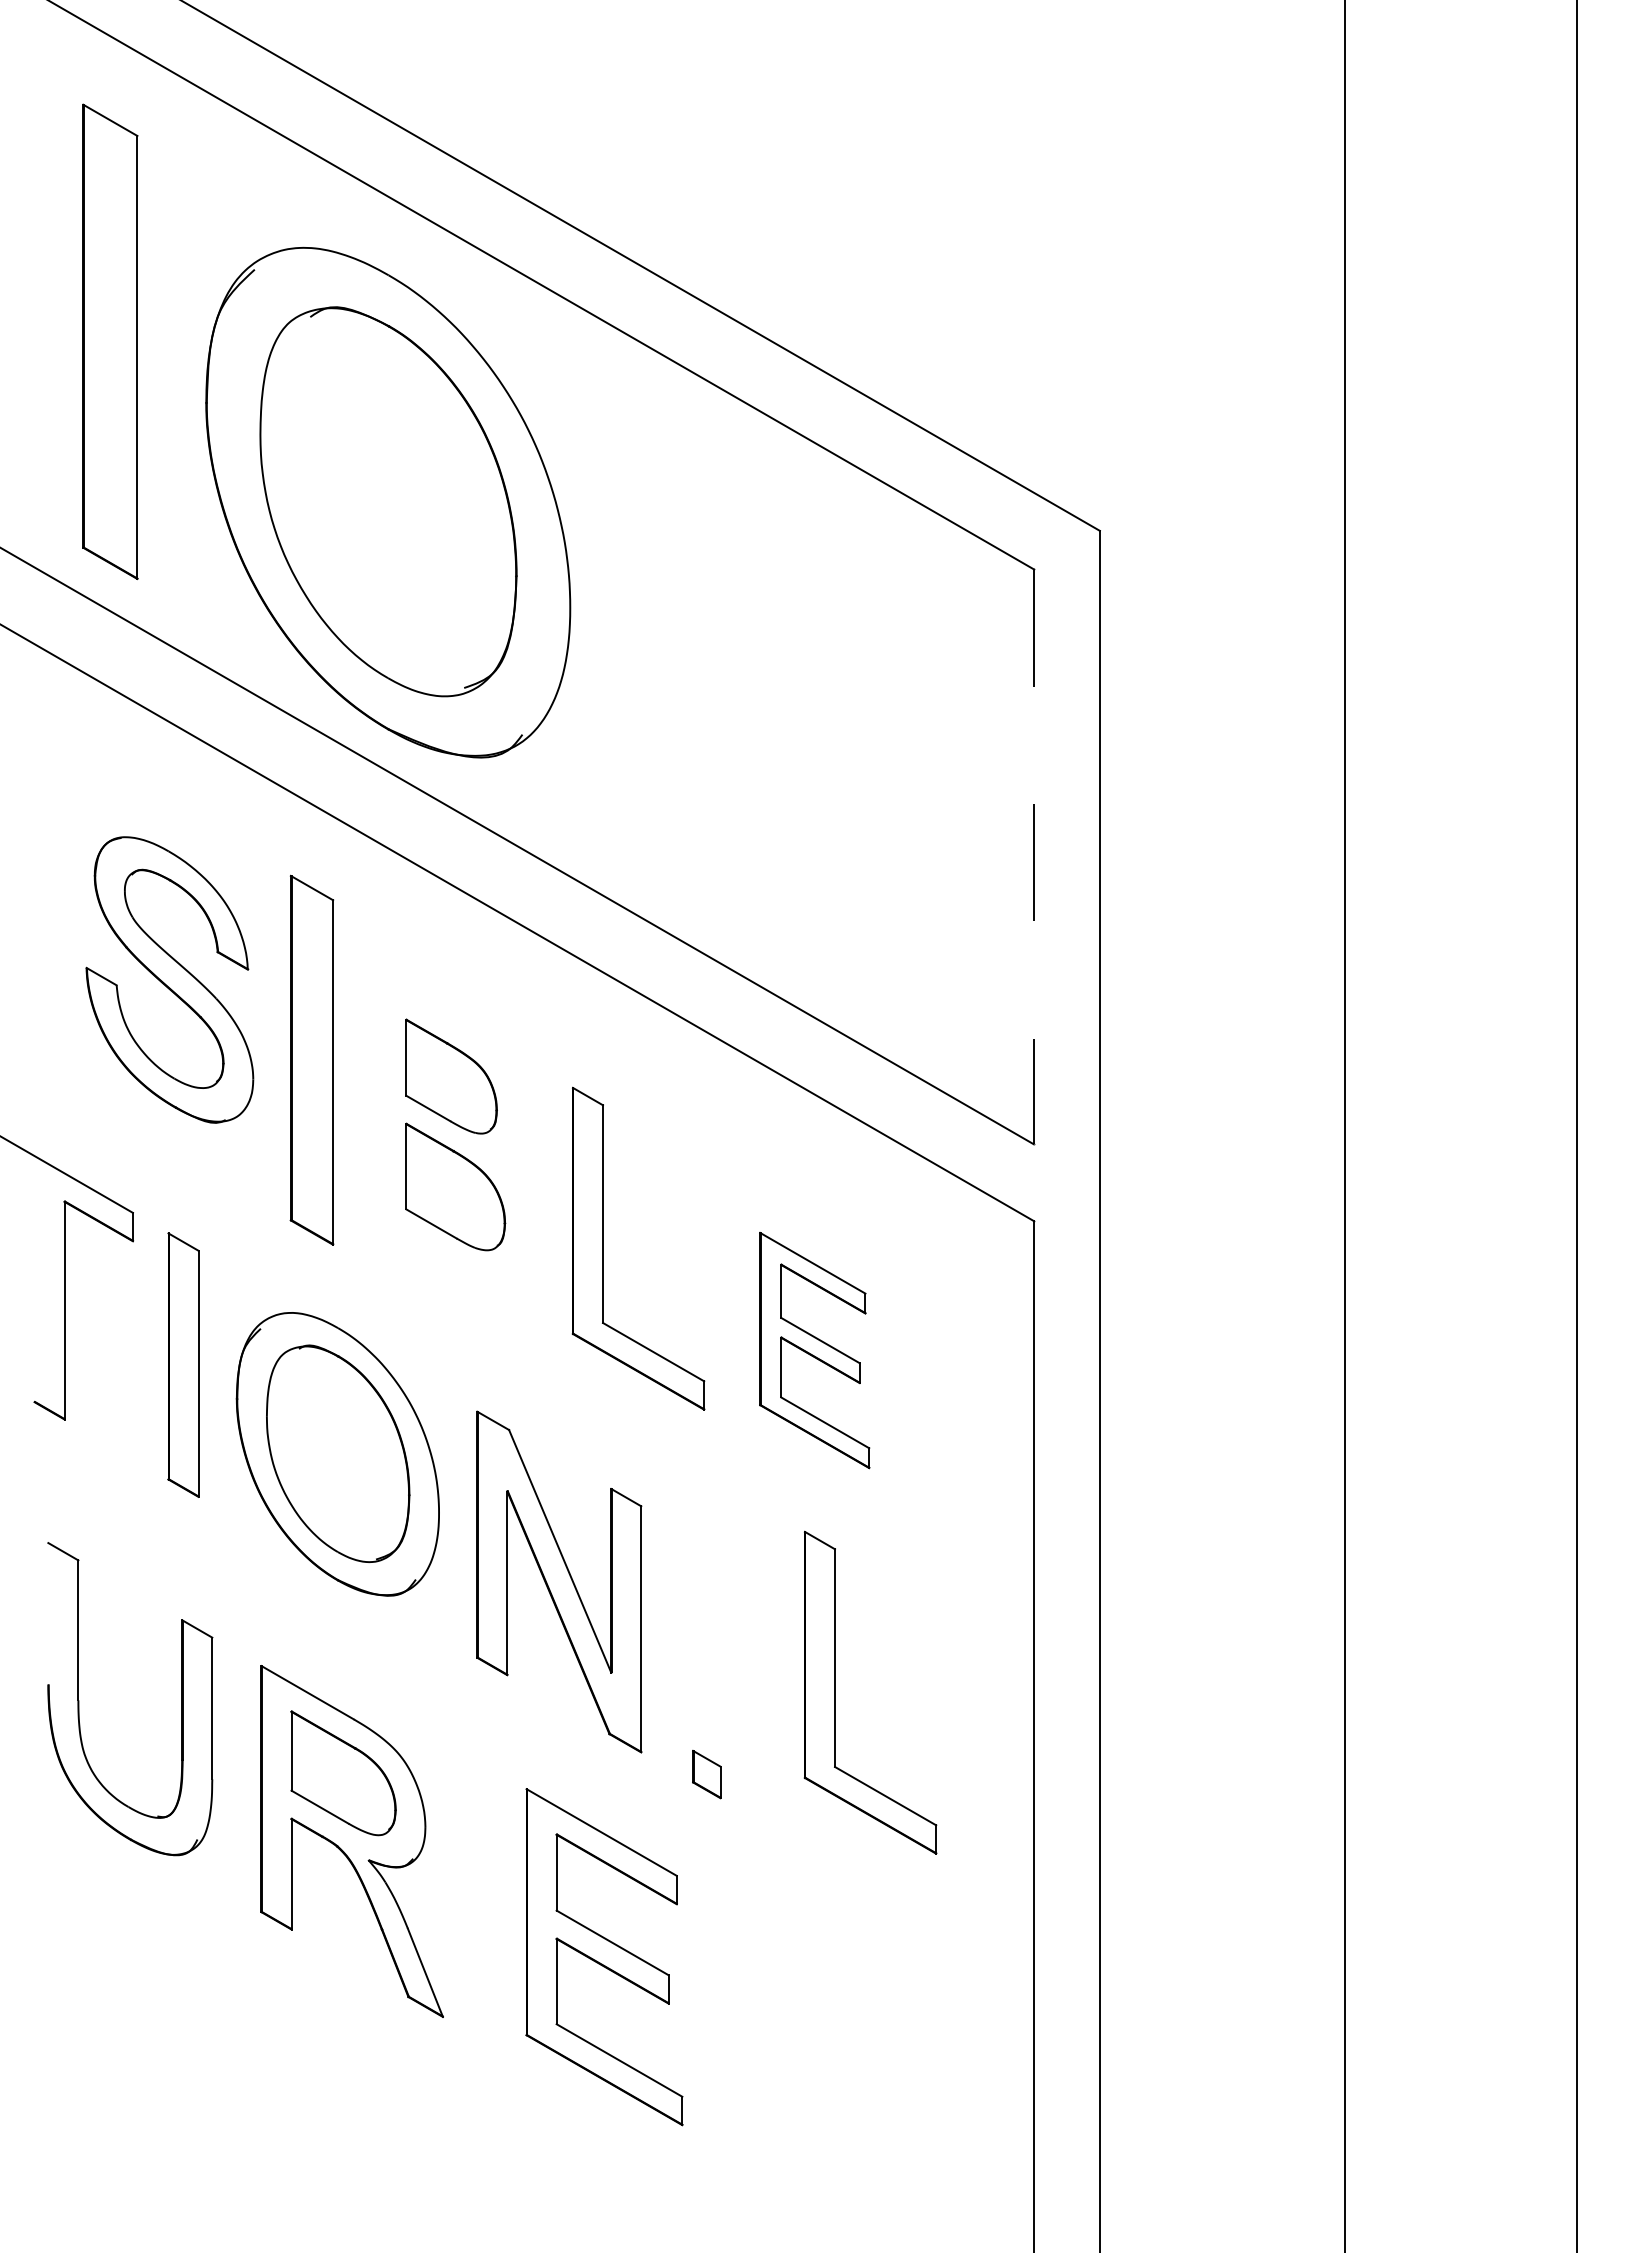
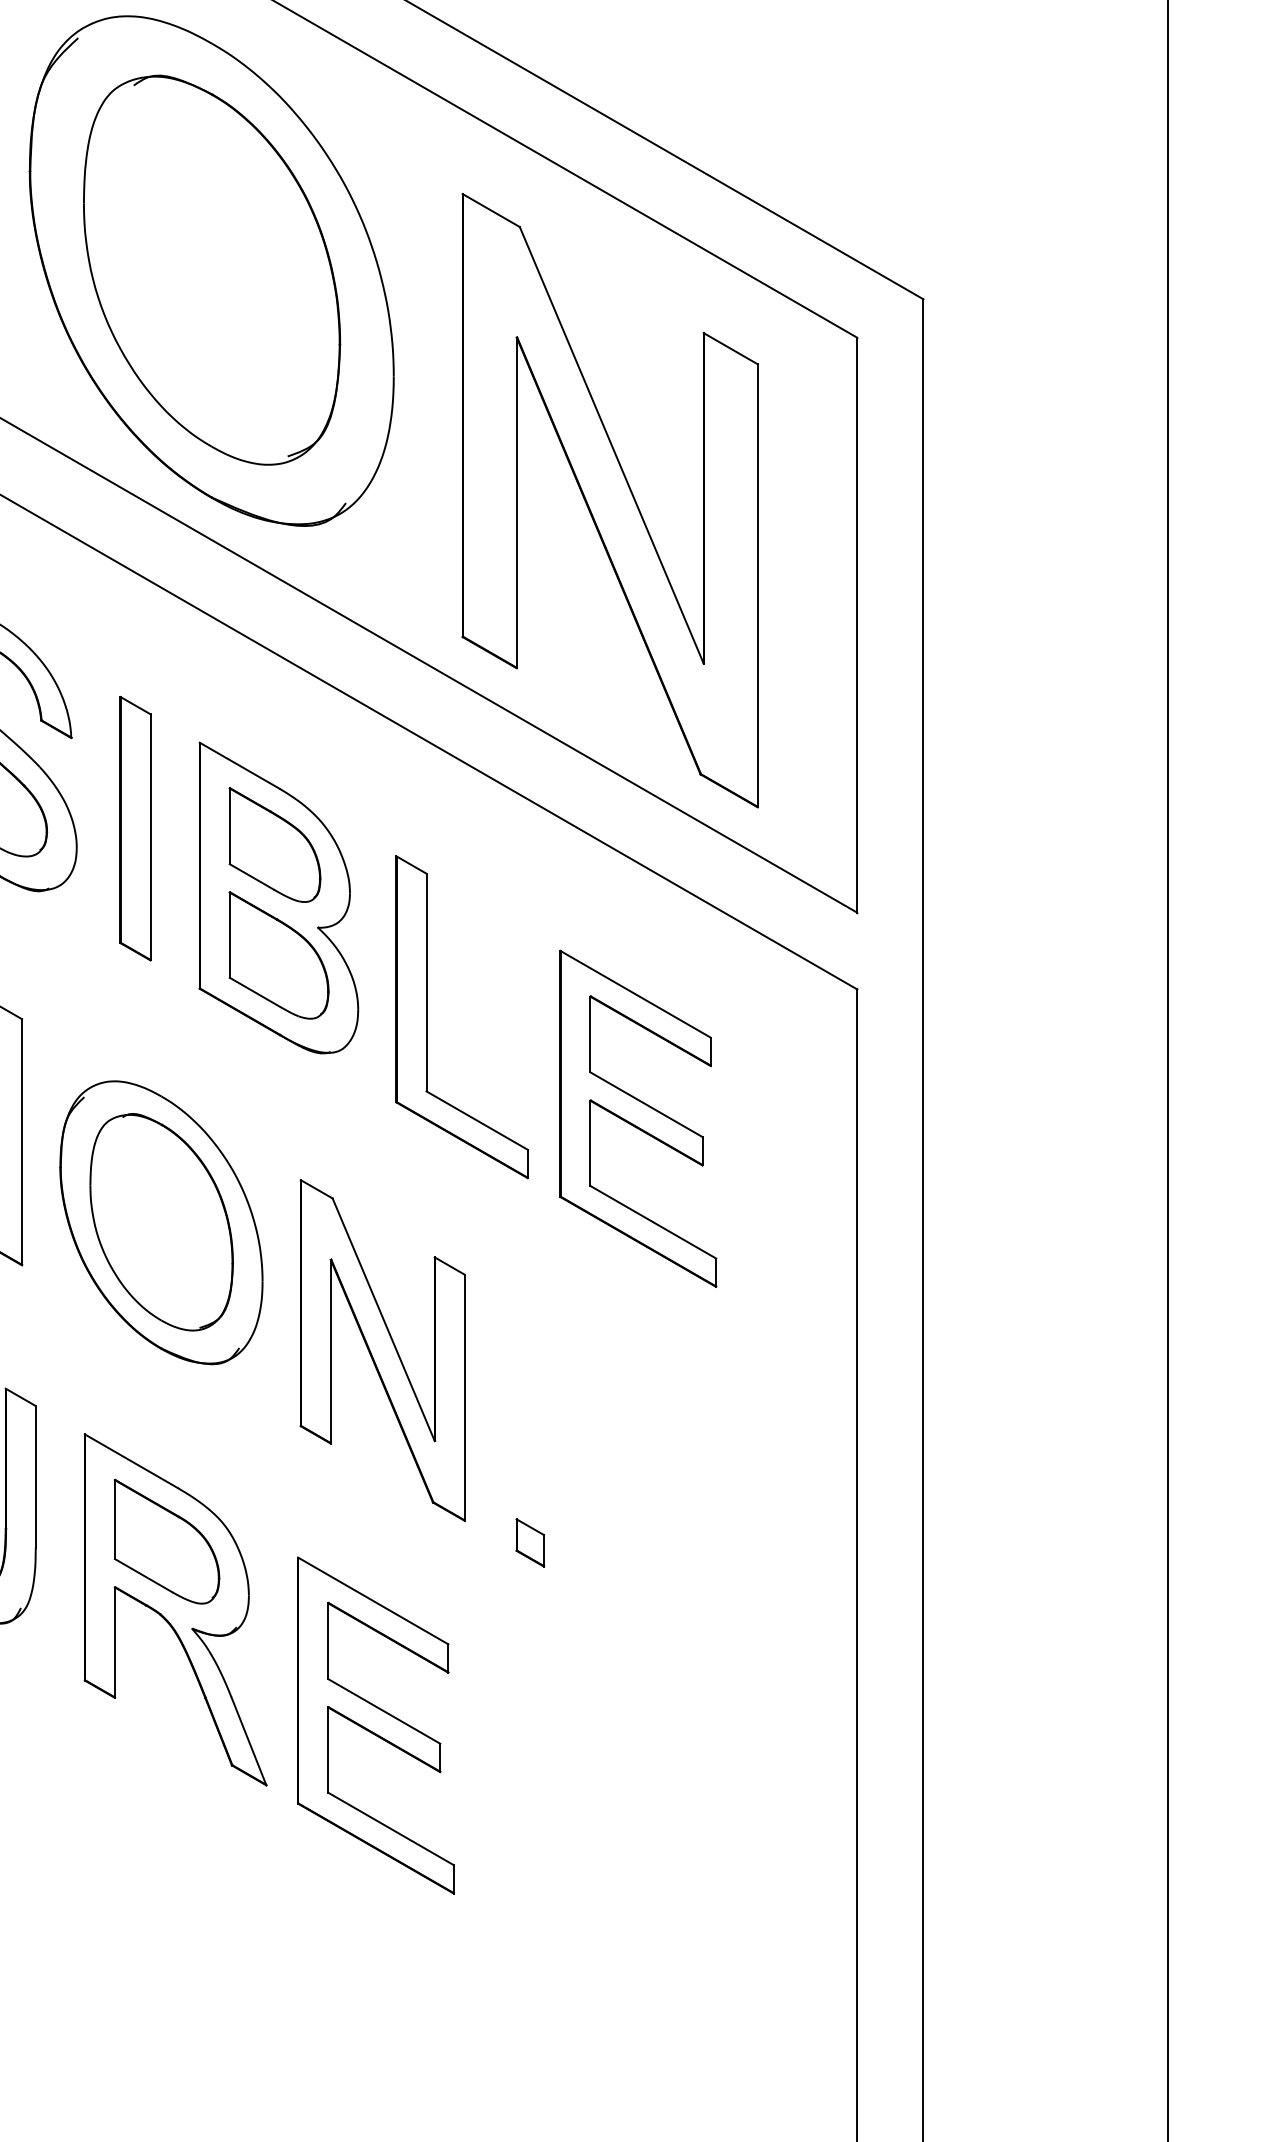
part: (786, 731) -> (610, 499), added
line: (1033, 857) -> (857, 625), dashed -> solid
part: (311, 1059) -> (135, 827), size x0.71
part: (455, 1129) -> (279, 897), added
part: (814, 1350) -> (638, 1118), size x1.43
part: (835, 1692) -> (659, 1460), removed
part: (604, 1957) -> (376, 1725), moved

